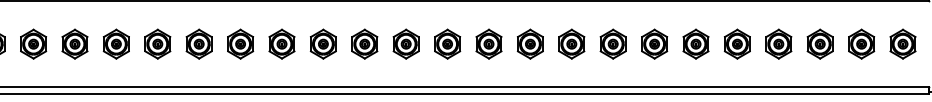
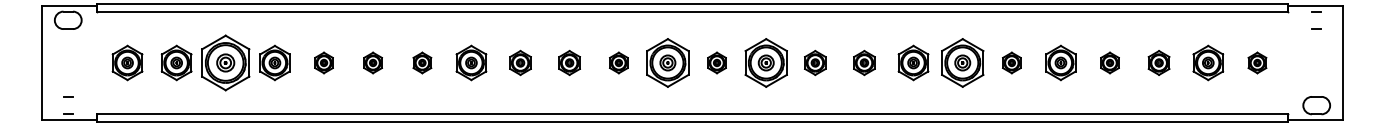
part: (33, 43) -> (225, 62), size x1.6
part: (115, 43) -> (323, 62), size x0.6
part: (157, 43) -> (372, 62), size x0.6
part: (199, 43) -> (422, 62), size x0.6
part: (281, 43) -> (520, 62), size x0.7
part: (323, 43) -> (569, 62), size x0.7
part: (364, 43) -> (618, 62), size x0.6
part: (405, 43) -> (667, 62), size x1.4
part: (447, 43) -> (716, 62), size x0.6
part: (488, 43) -> (765, 62), size x1.4
part: (530, 43) -> (815, 62), size x0.7
part: (571, 43) -> (864, 62), size x0.7
part: (654, 43) -> (962, 62), size x1.4
part: (695, 43) -> (1011, 62), size x0.6
part: (778, 43) -> (1109, 62), size x0.6
part: (819, 43) -> (1158, 62), size x0.7
part: (903, 43) -> (1257, 62), size x0.6

